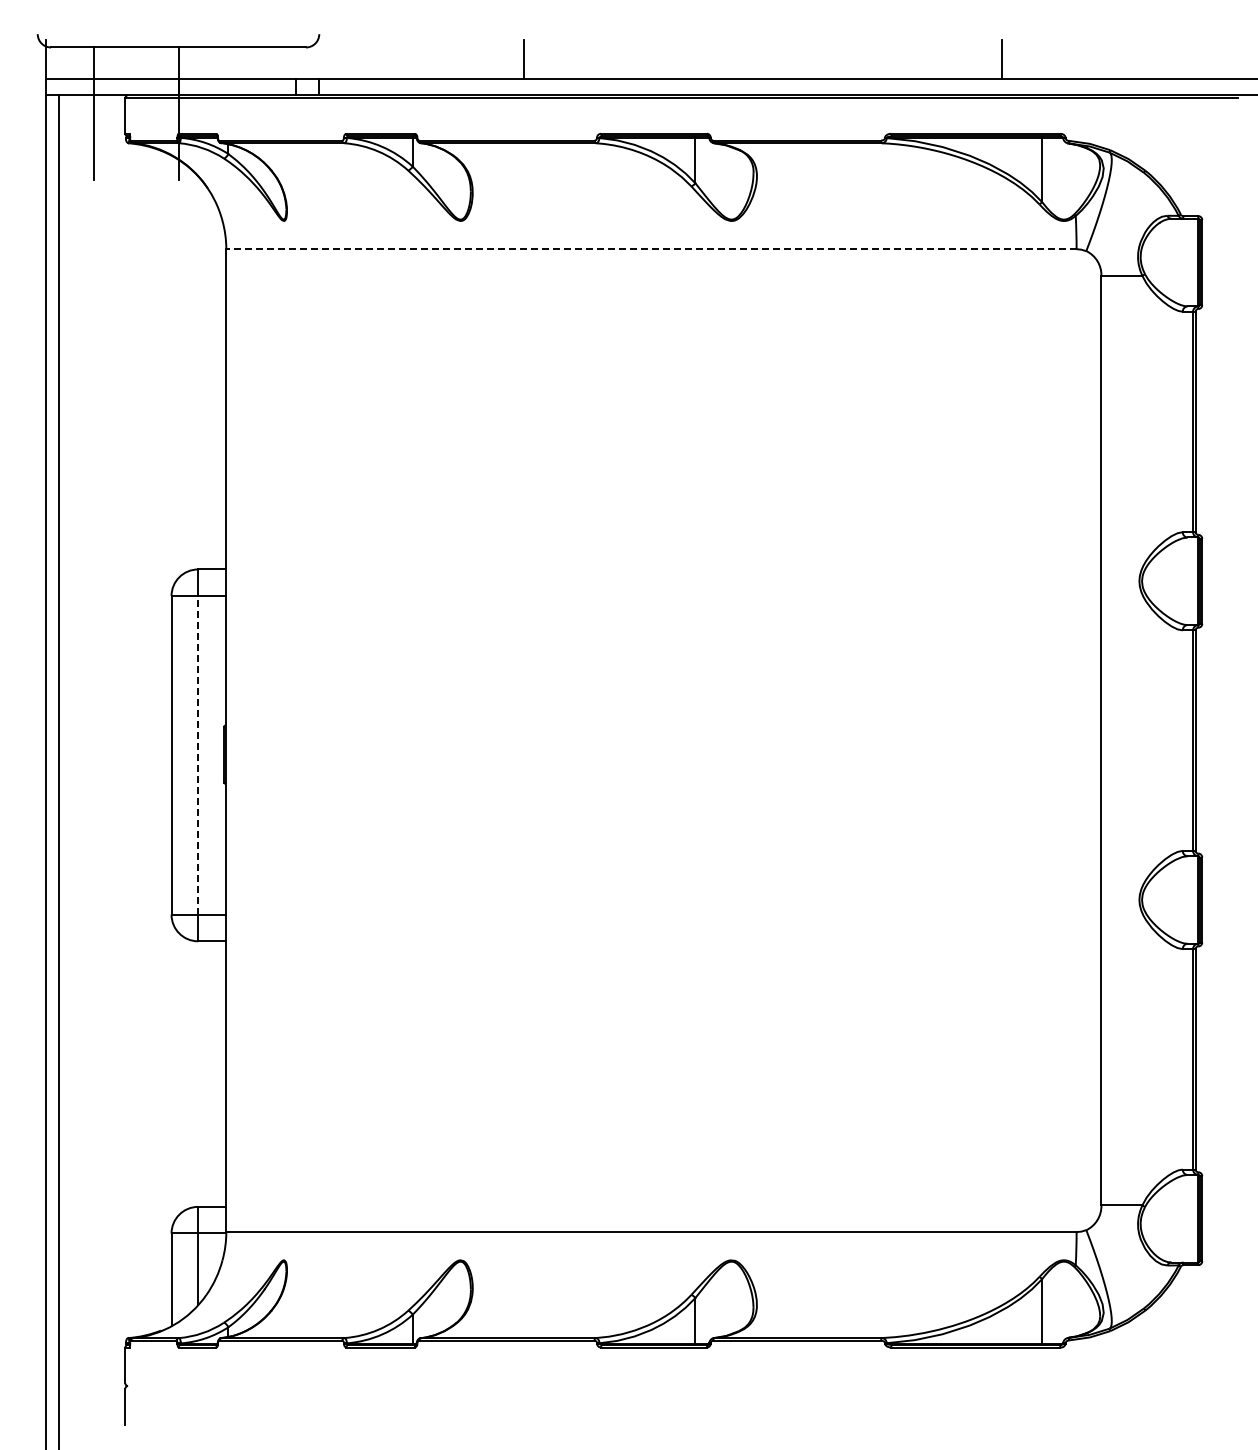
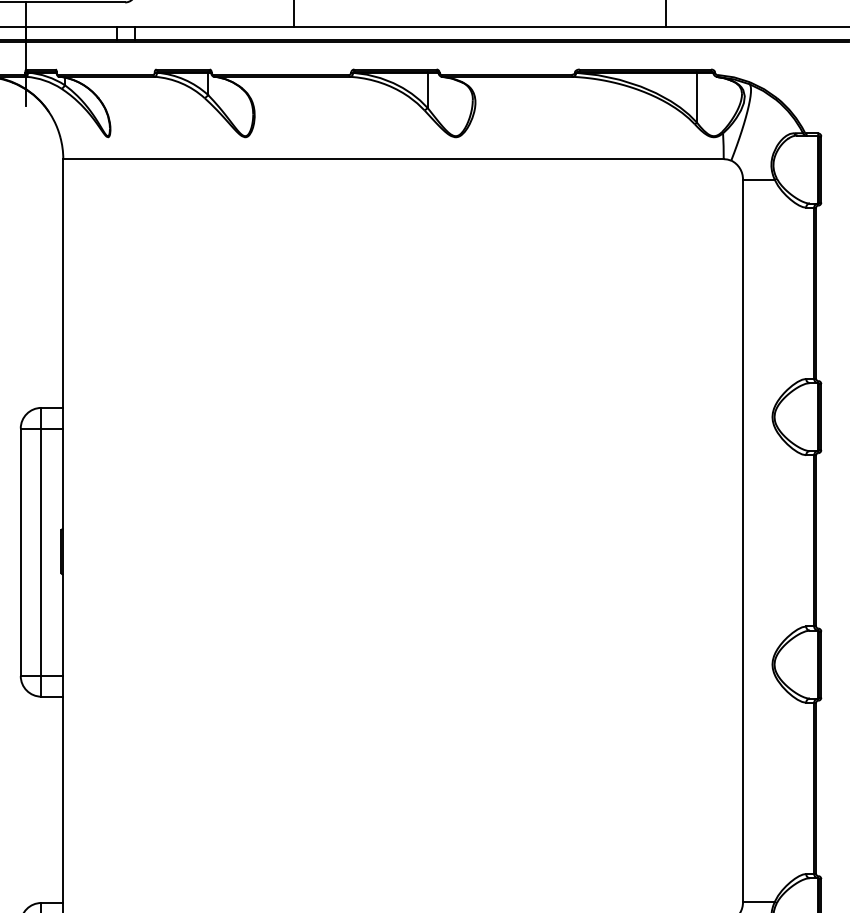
line: (650, 249) -> (392, 159), dashed -> solid
line: (198, 754) -> (41, 551), dashed -> solid

